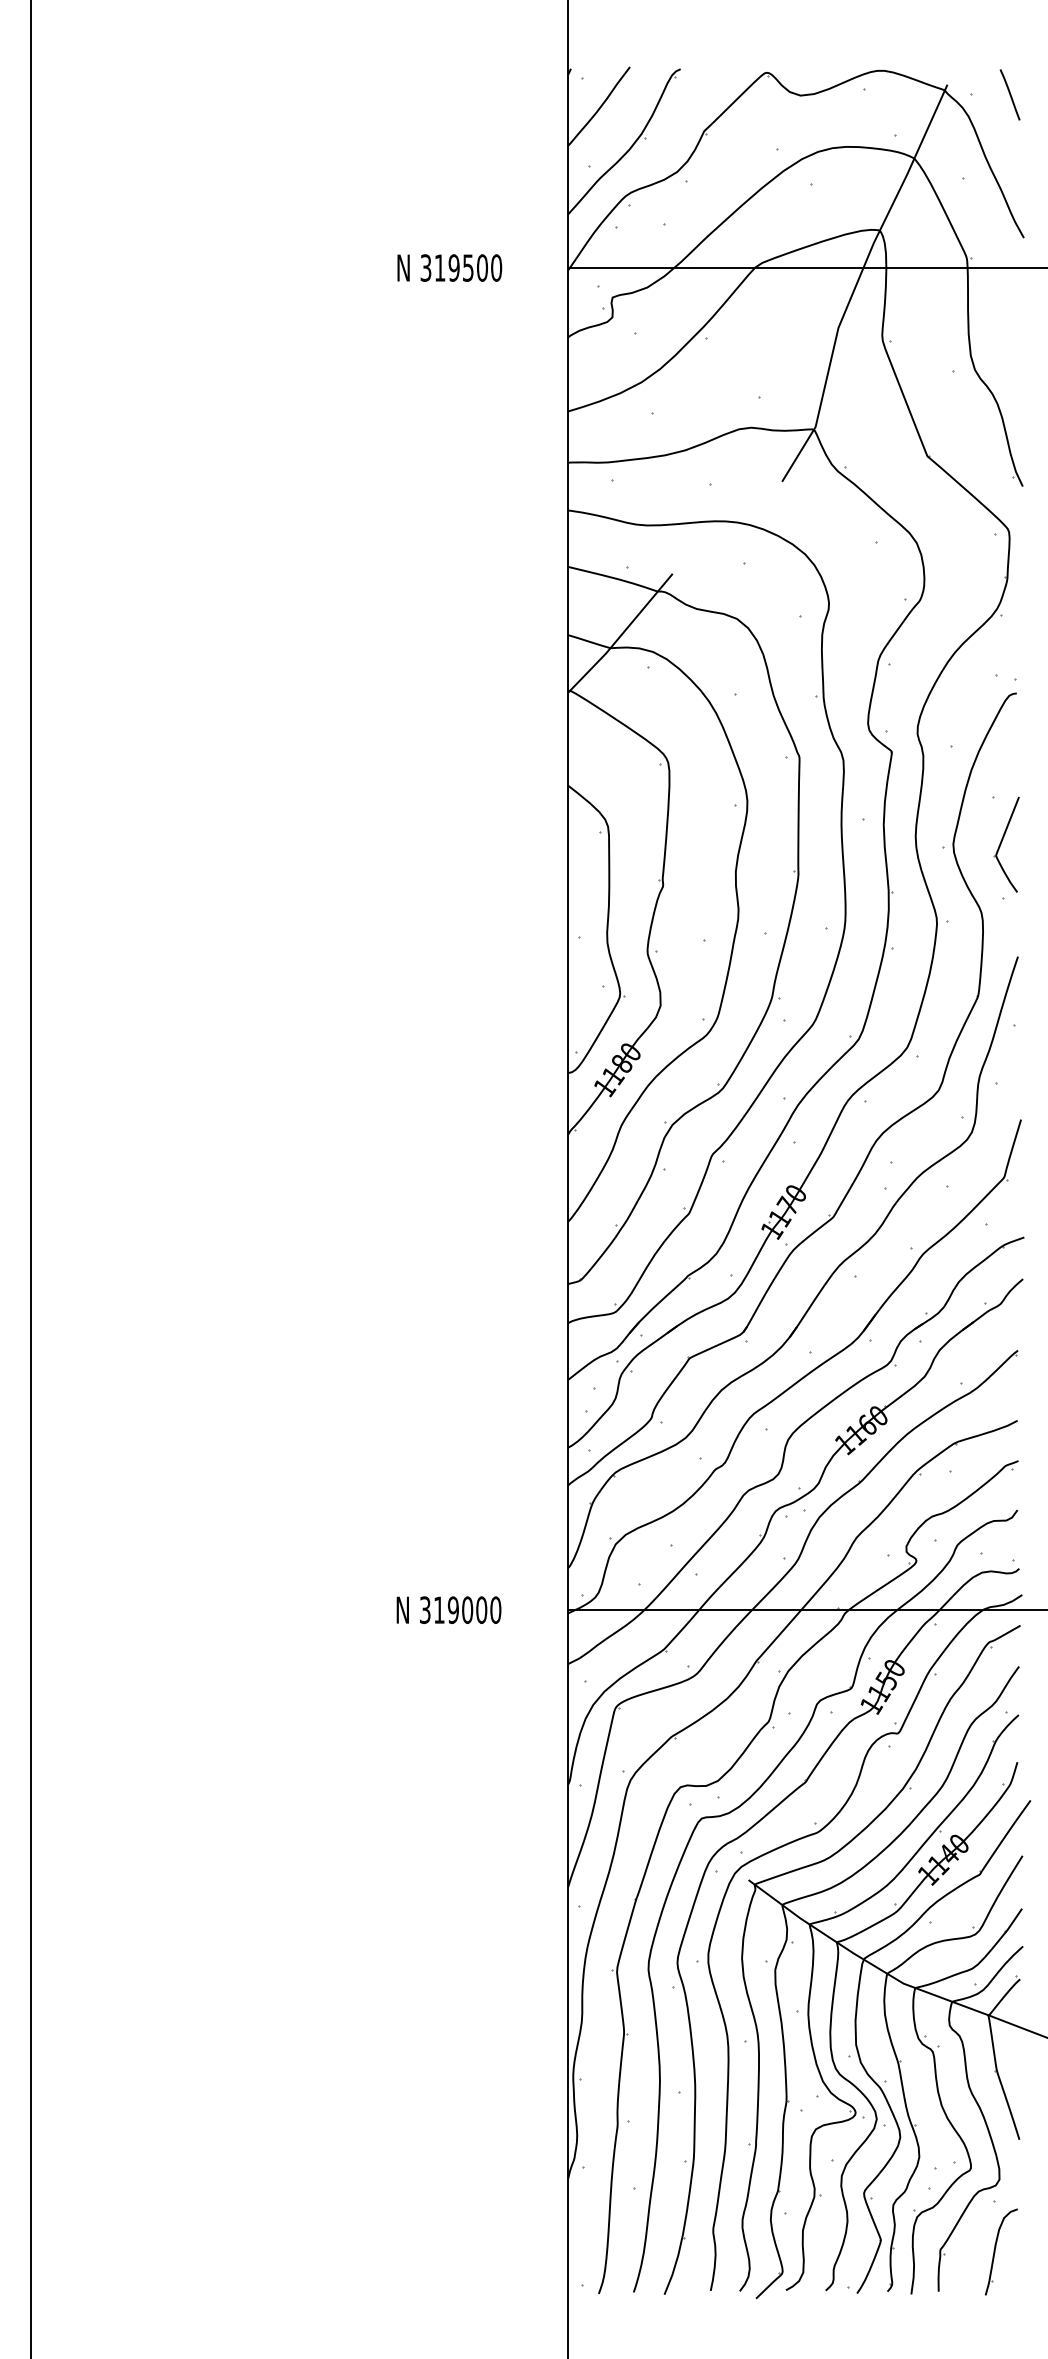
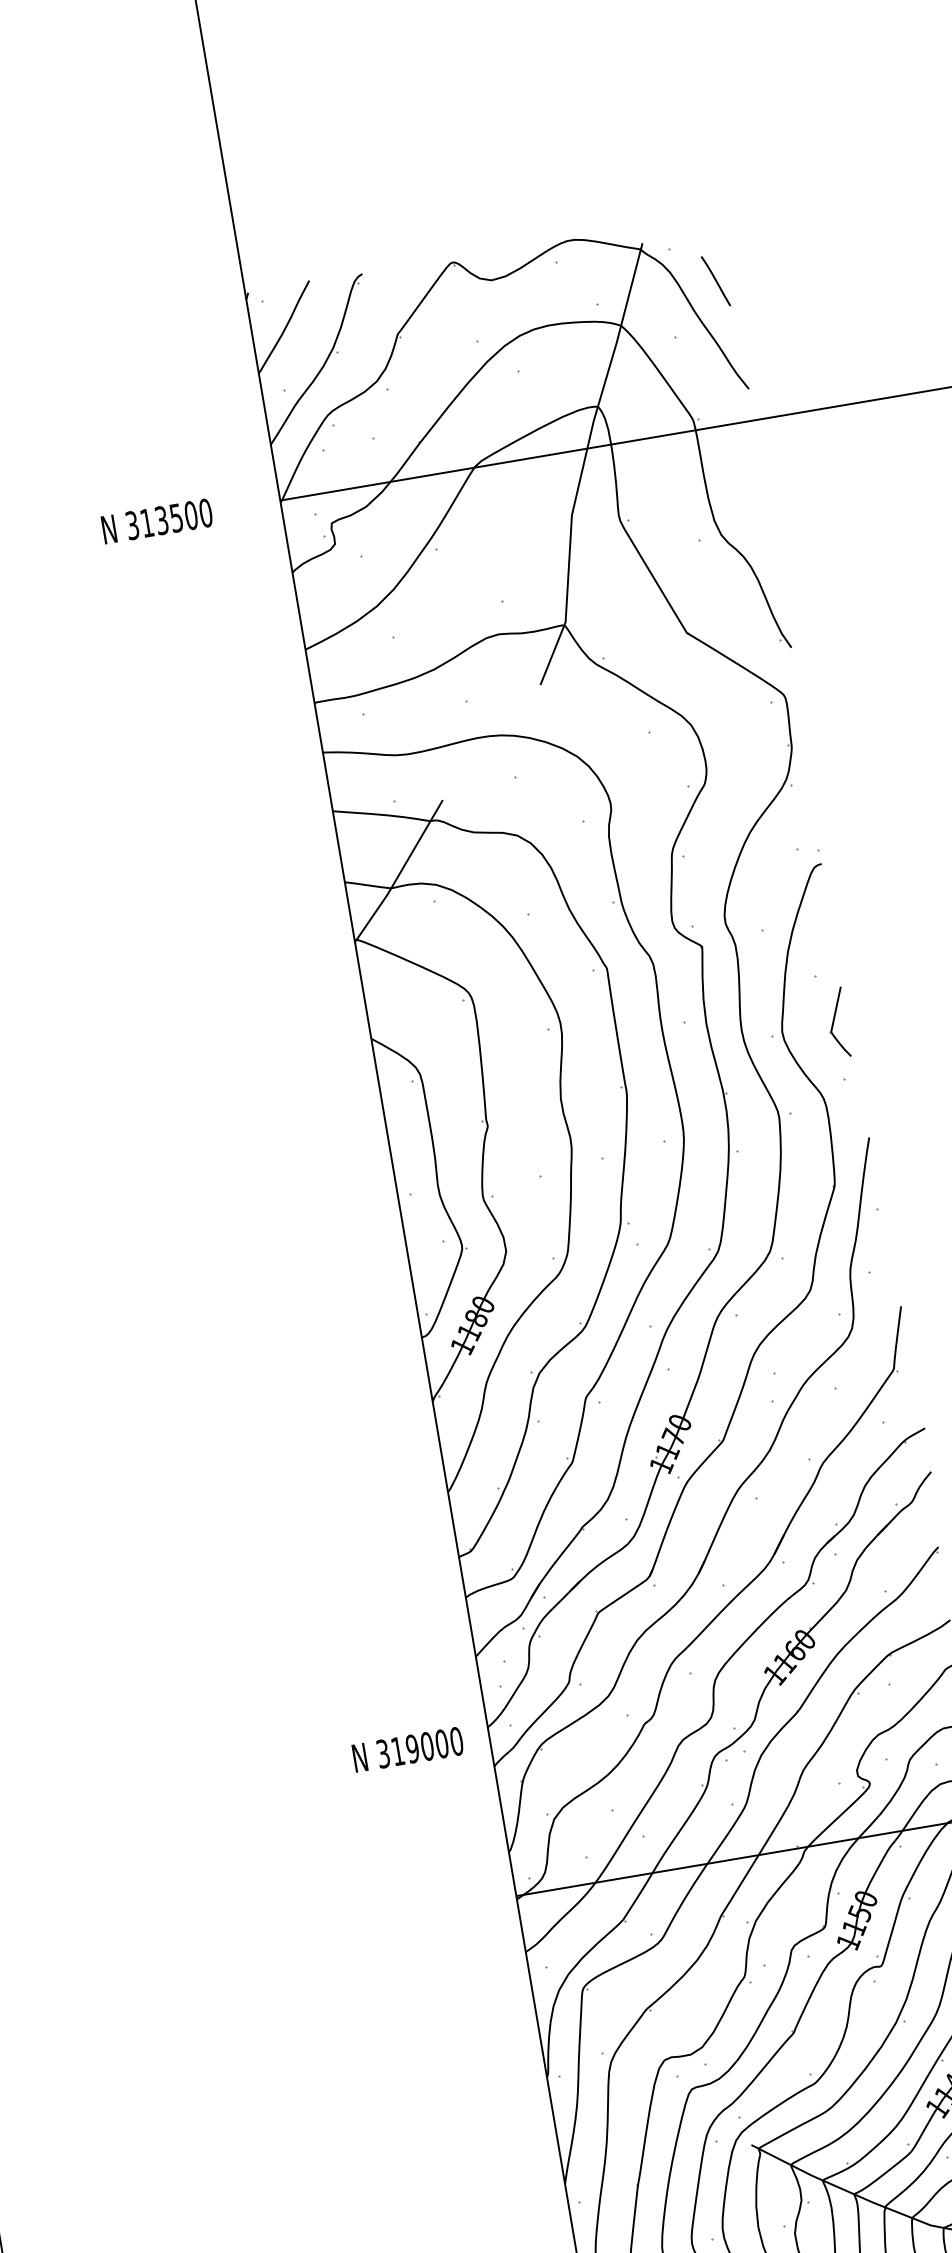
line: (1009, 94) -> (715, 280), moved
text: (453, 267) -> (161, 520), 319500 -> 313500
part: (1006, 844) -> (837, 1022), size x0.7
text: (448, 1609) -> (407, 1749), moved

